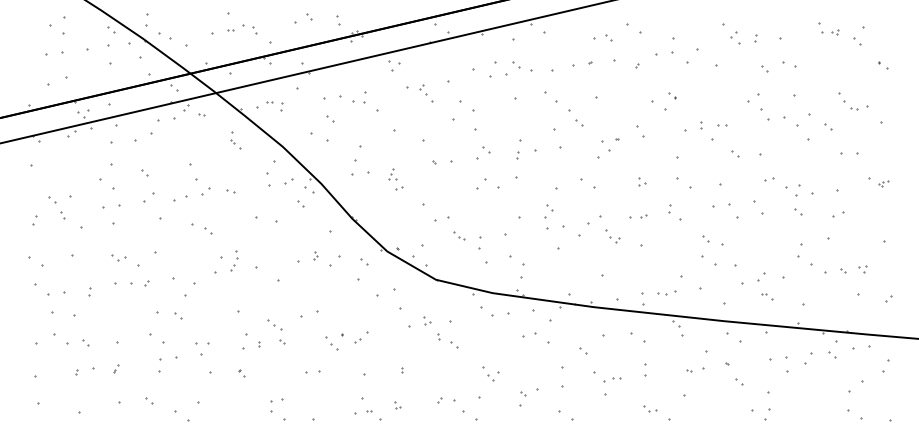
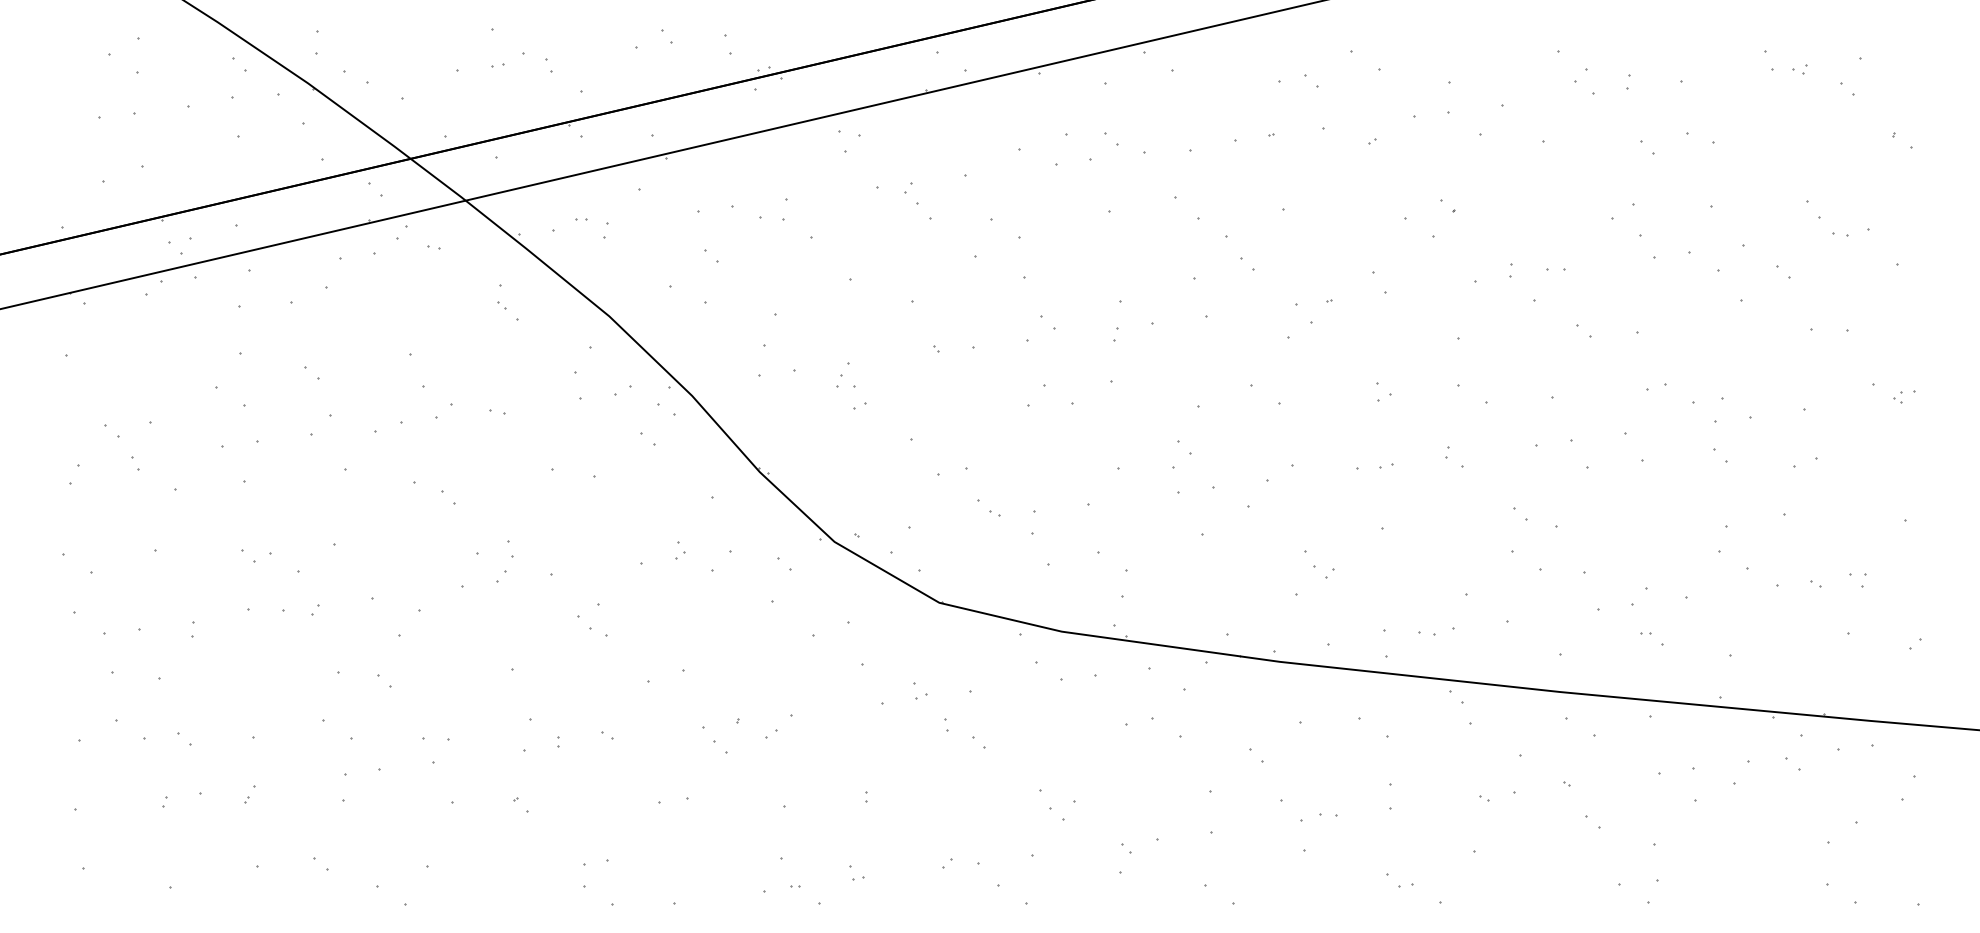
part: (675, 212) -> (1455, 457), size x0.62
part: (612, 236) -> (1319, 565), moved
part: (274, 324) -> (591, 625), moved

